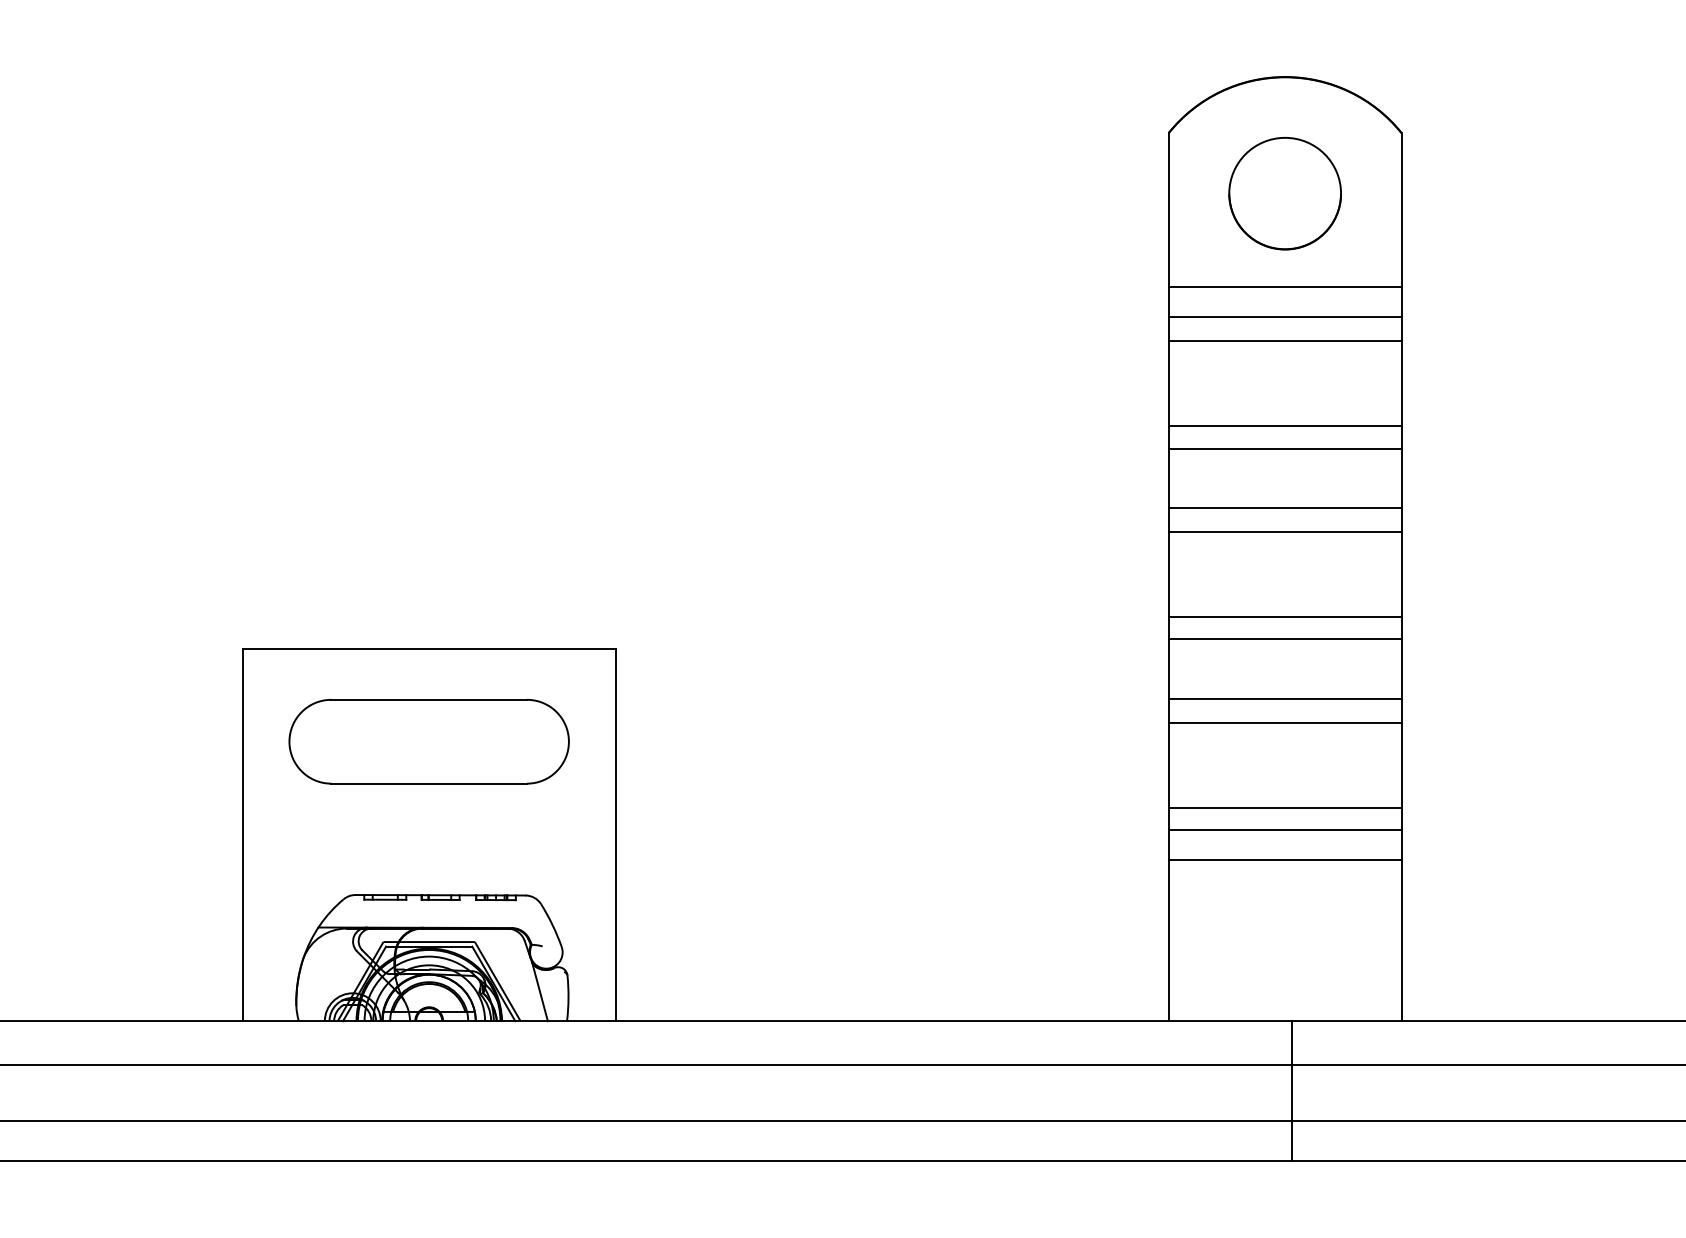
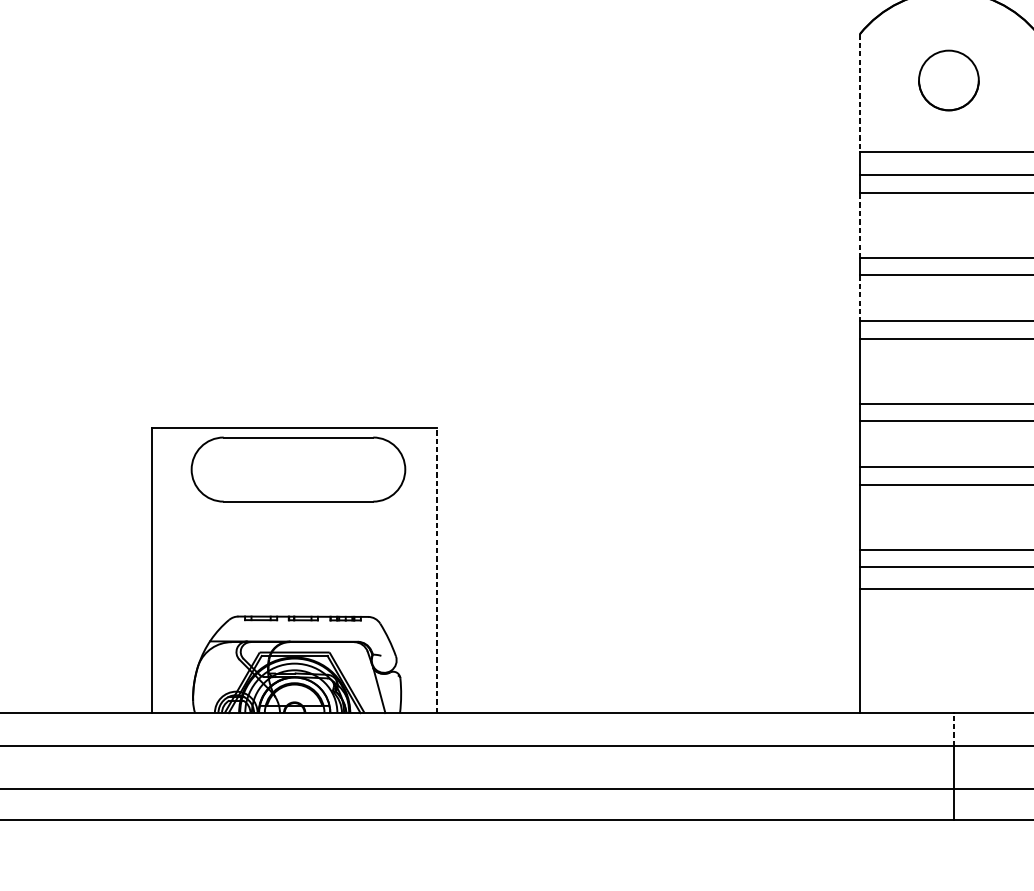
part: (1284, 193) -> (948, 80), size x0.7
line: (1168, 210) -> (859, 93), solid -> dashed
line: (1168, 383) -> (859, 225), solid -> dashed
line: (1168, 478) -> (859, 298), solid -> dashed
part: (428, 741) -> (297, 469), moved
line: (615, 834) -> (437, 570), solid -> dashed
line: (1291, 1042) -> (953, 729), solid -> dashed

